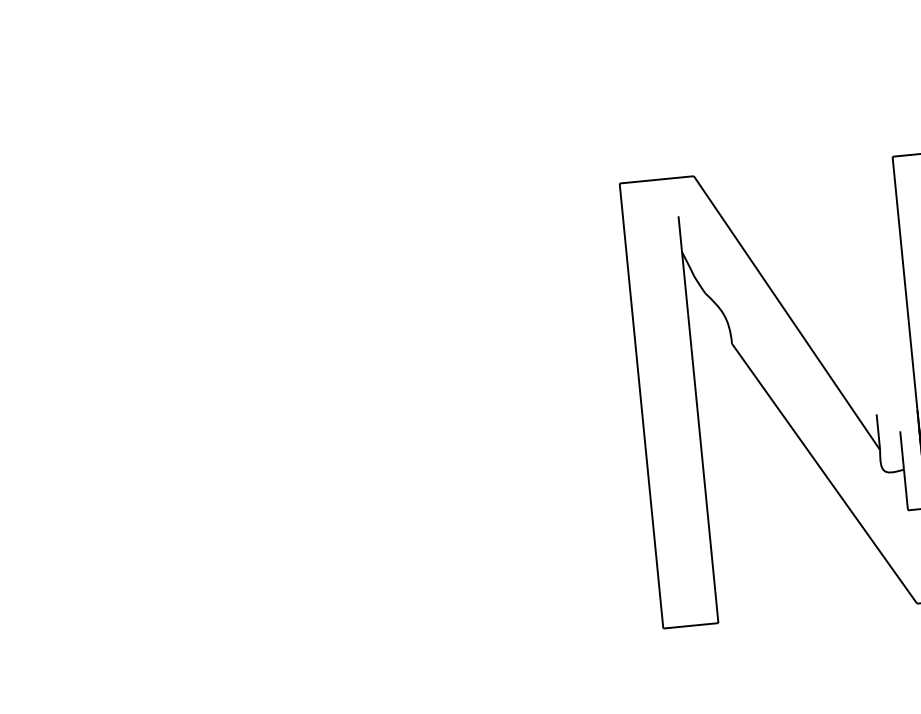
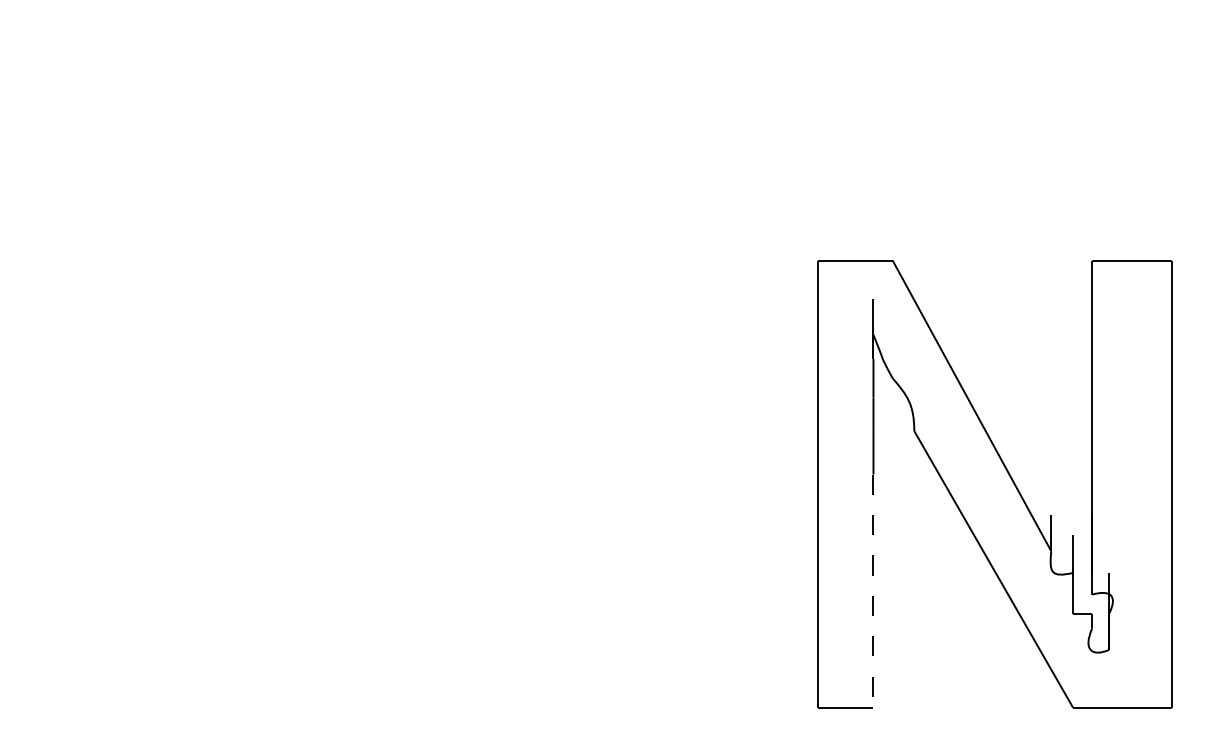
line: (707, 507) -> (873, 591), solid -> dashed

